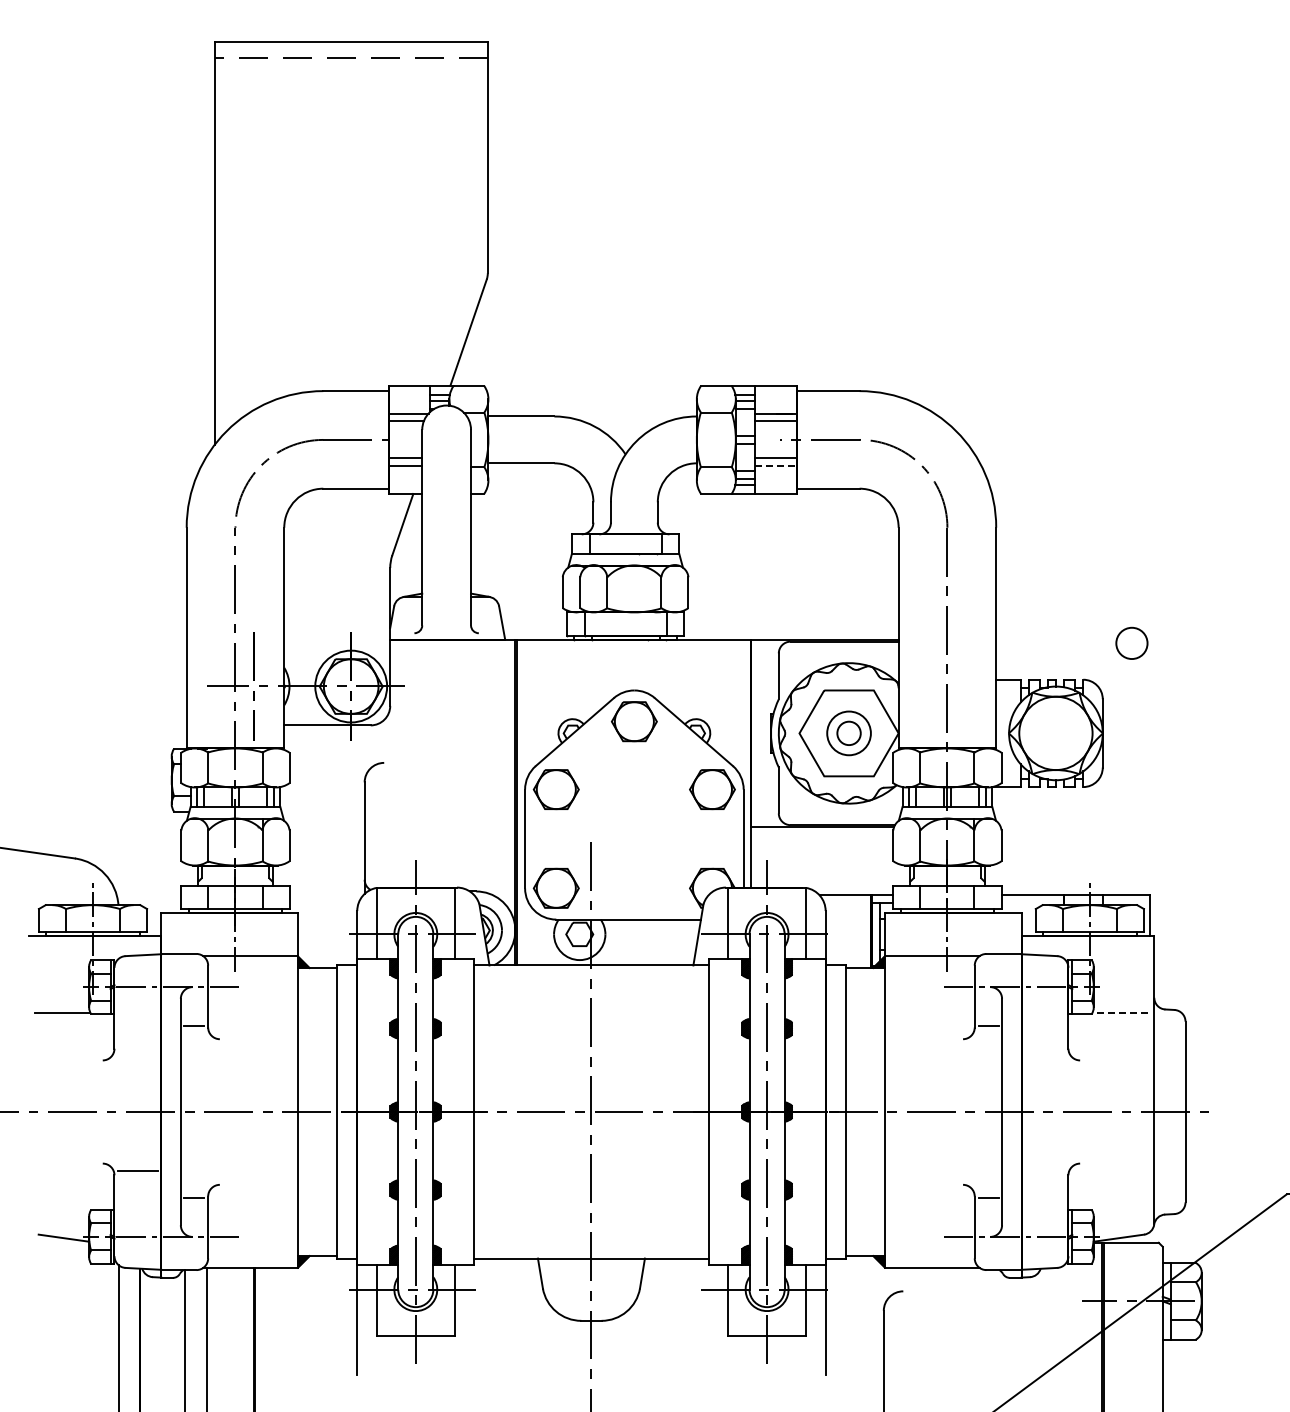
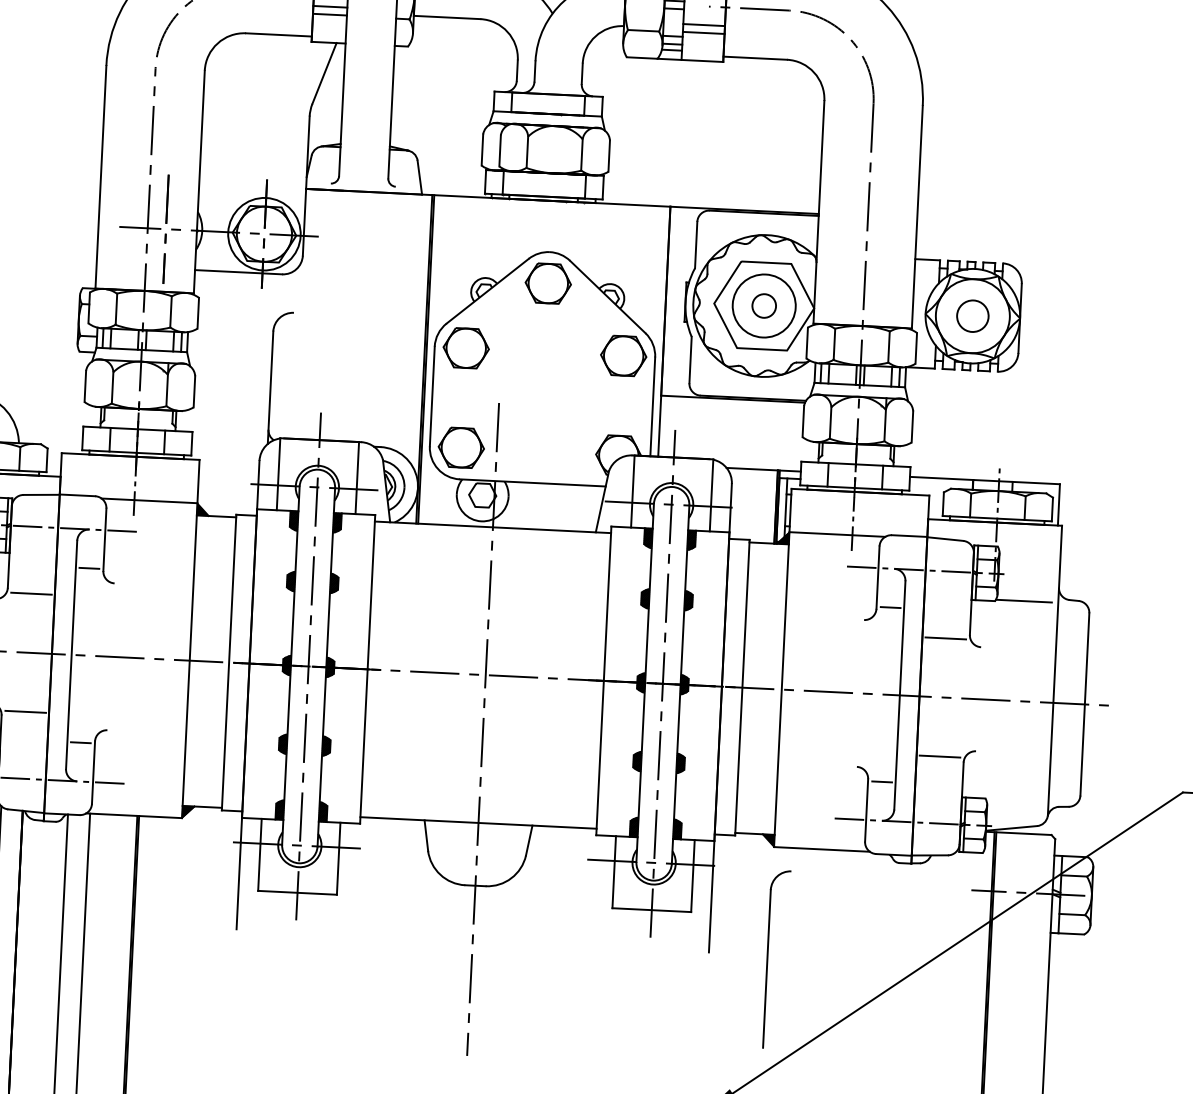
line: (776, 466) -> (704, 33), dashed -> solid
circle: (1131, 642) -> (972, 315), moved
circle: (848, 733) -> (763, 306), size x1.43
line: (1120, 1012) -> (1024, 600), dashed -> solid
line: (138, 1053) -> (31, 593), added
line: (1044, 1053) -> (945, 638), added
line: (1044, 1170) -> (939, 756), added

